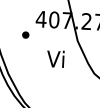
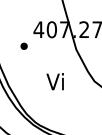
text: (54, 58) -> (54, 81), moved

